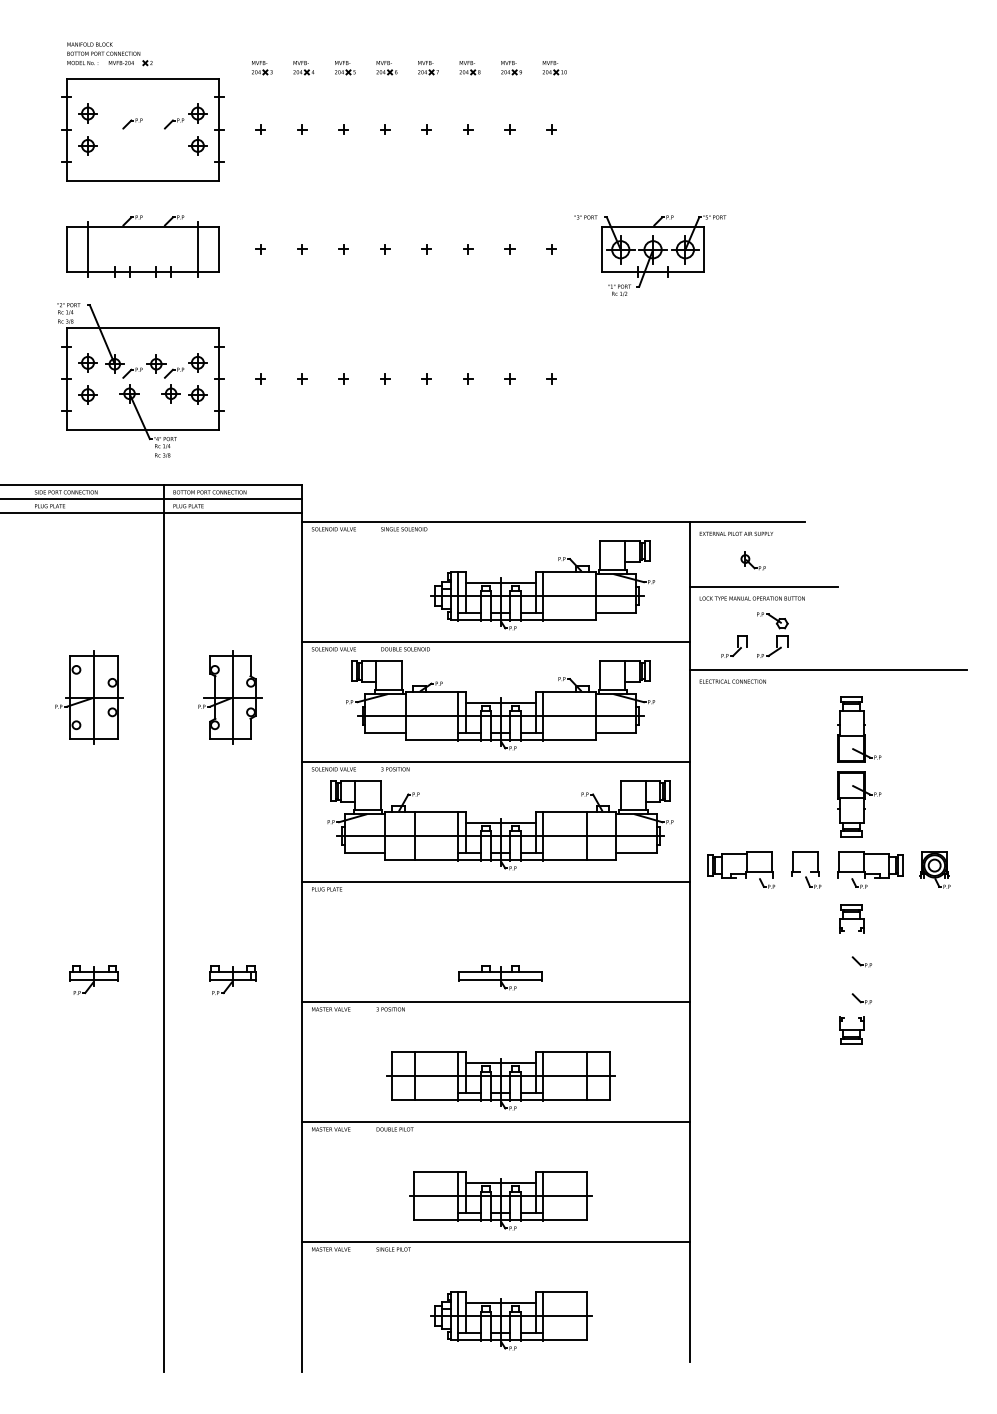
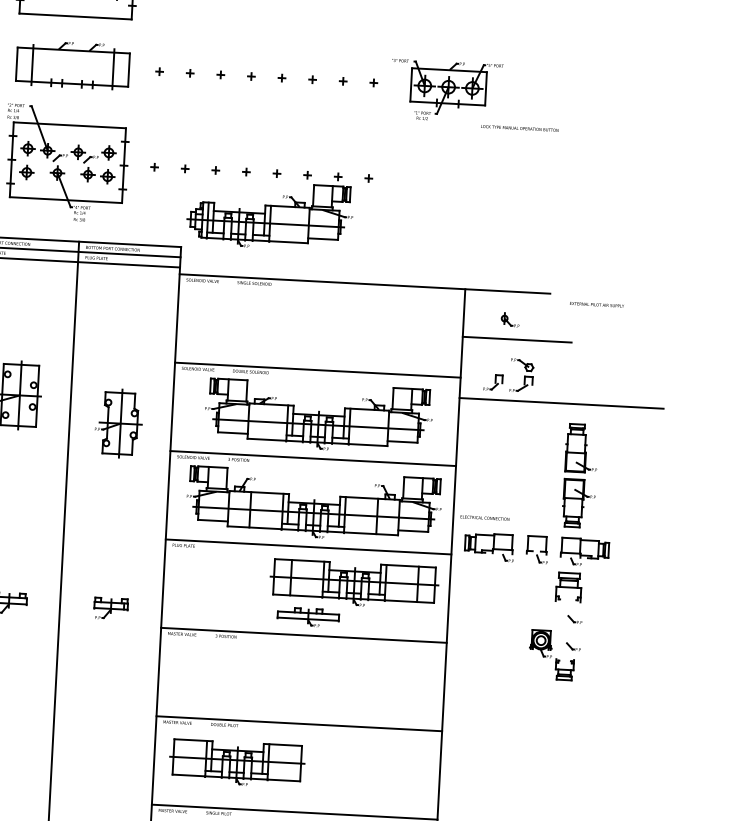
text: (735, 533) -> (596, 304), moved
part: (542, 585) -> (270, 215), moved
text: (751, 598) -> (519, 128), moved
text: (732, 681) -> (484, 517), moved
part: (230, 697) -> (118, 423), moved
part: (934, 869) -> (540, 643), moved
part: (851, 918) -> (568, 587), size x1.4
part: (500, 1080) -> (354, 584), moved
part: (500, 1200) -> (236, 763), moved

